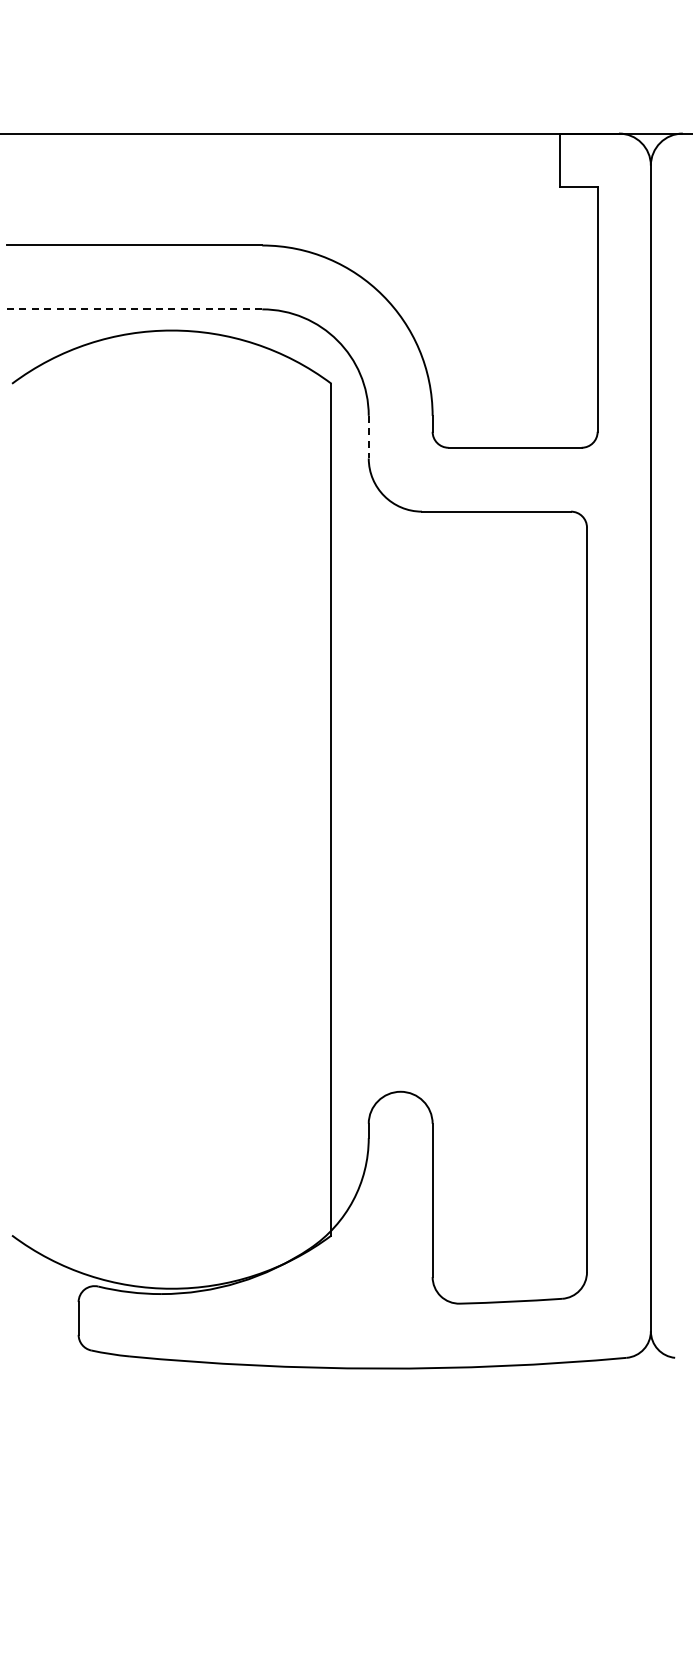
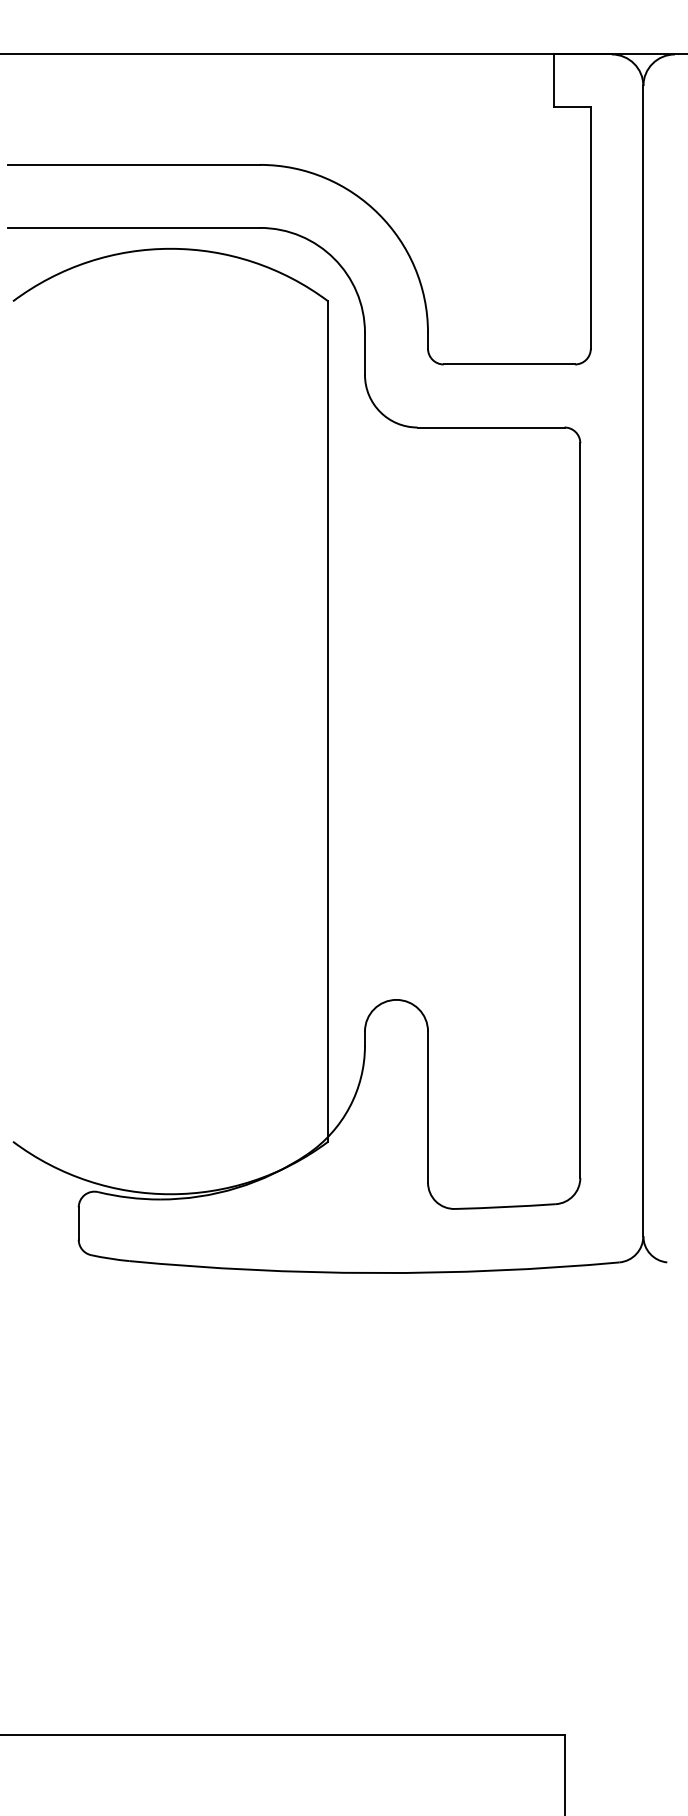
line: (134, 308) -> (133, 227), dashed -> solid
line: (368, 437) -> (364, 354), dashed -> solid

